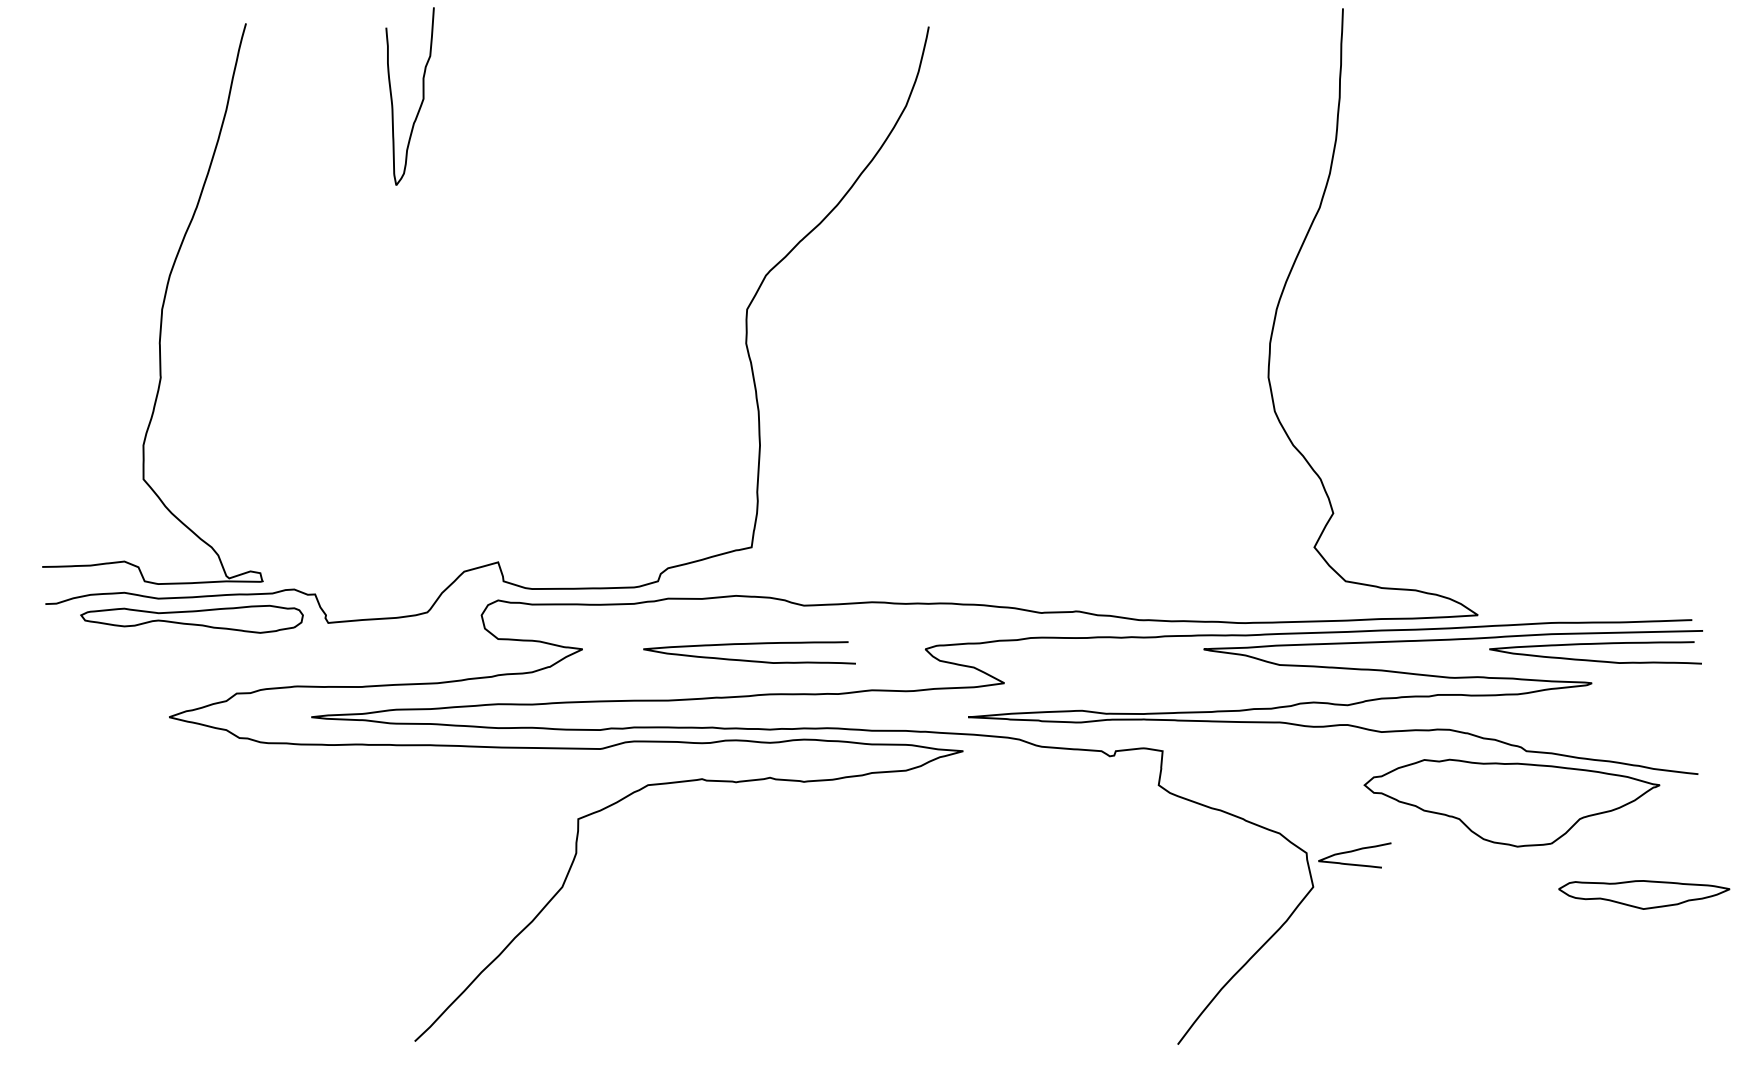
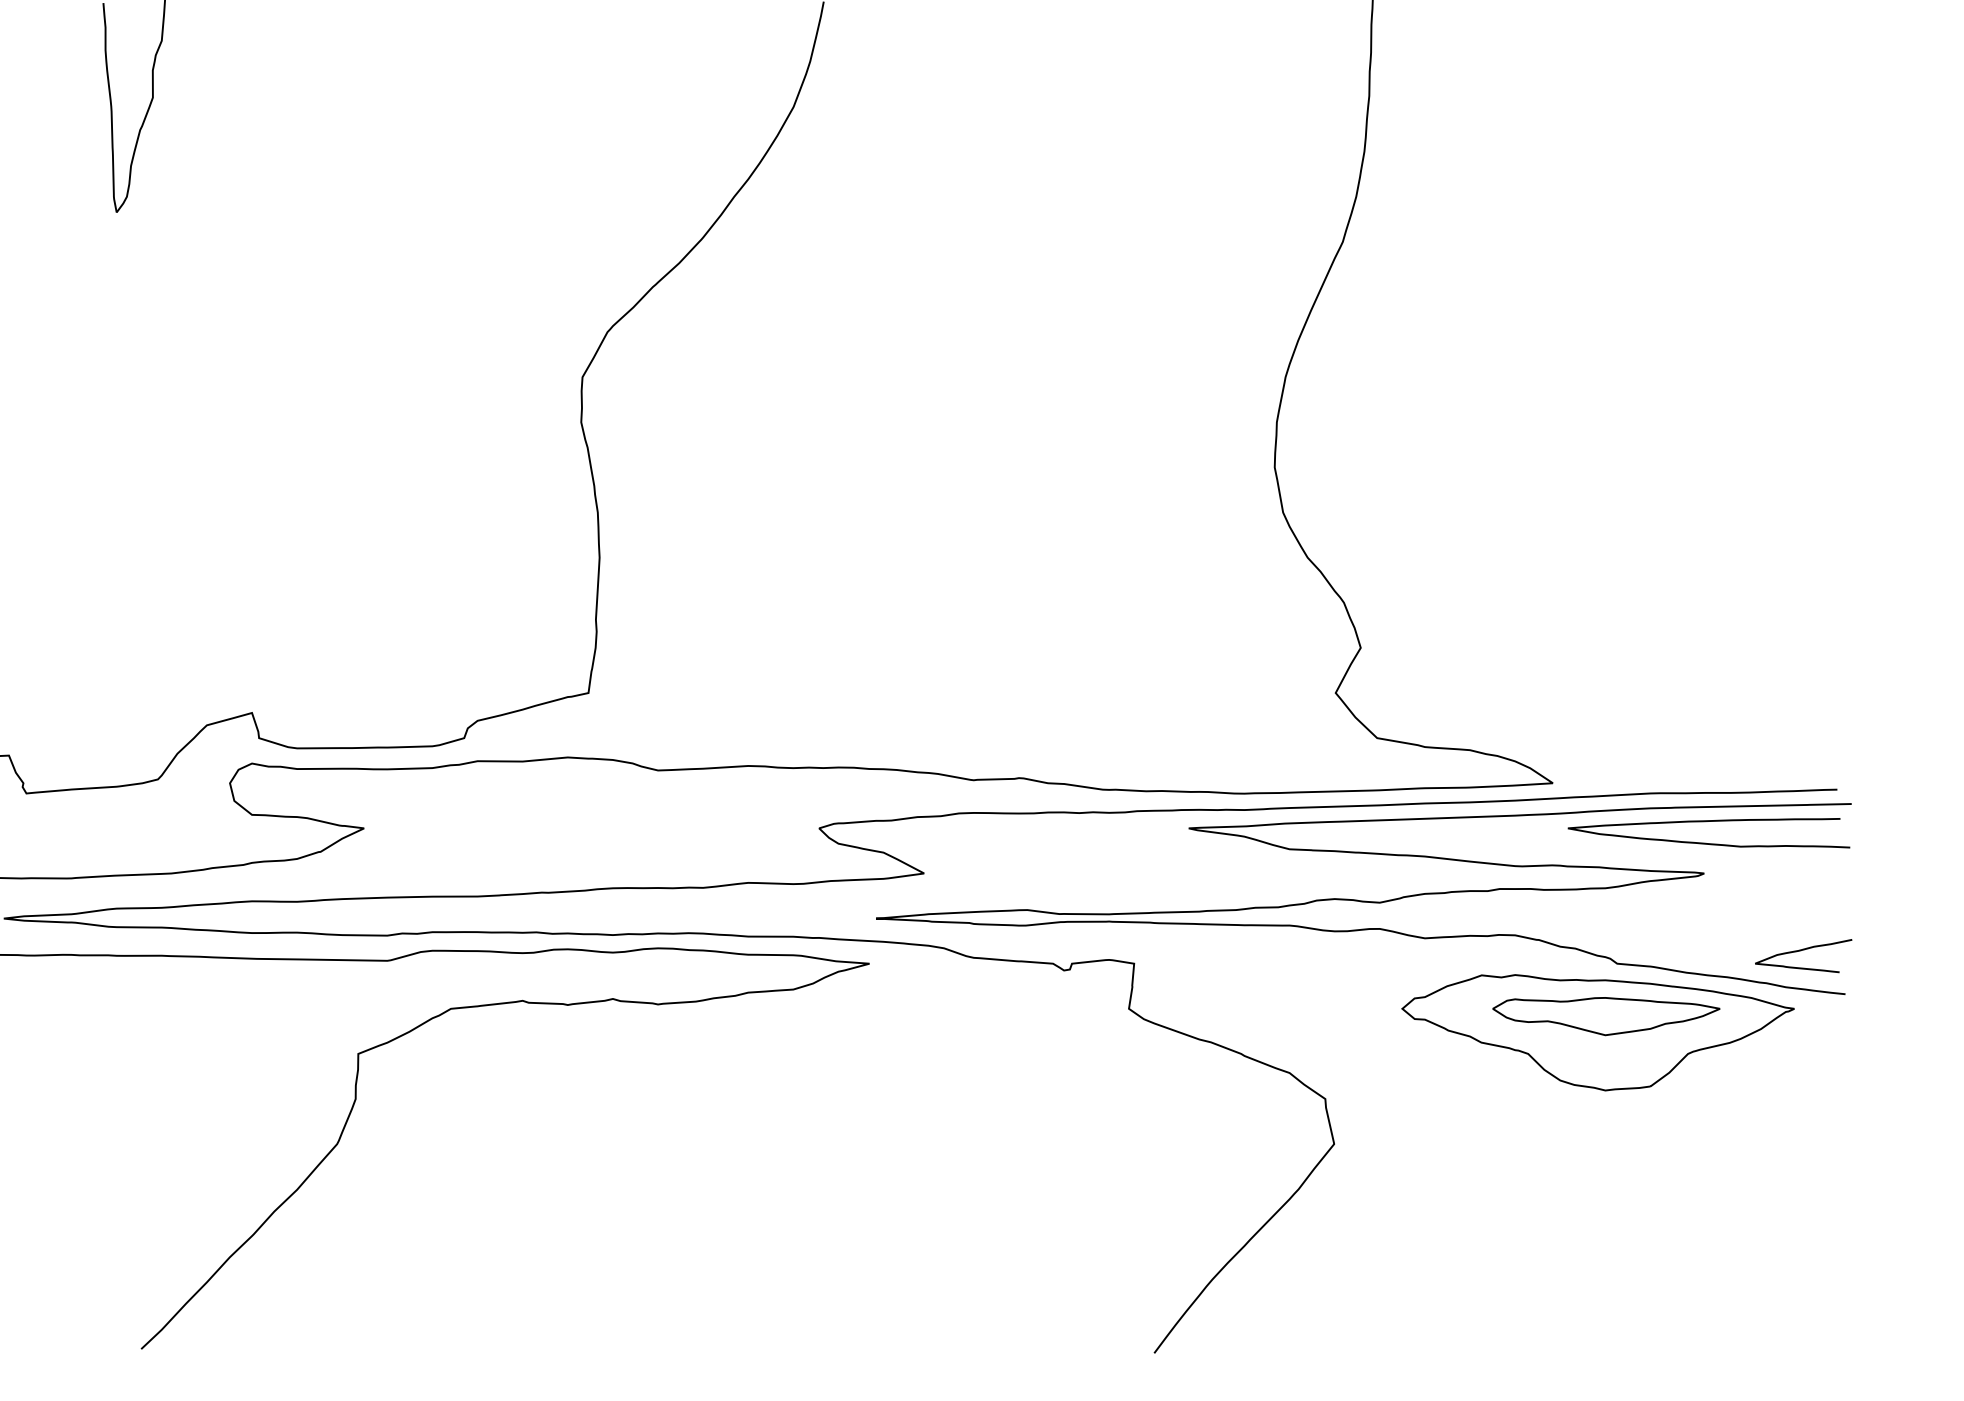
curve: (746, 659) -> (581, 841), removed
curve: (1352, 852) -> (1800, 952), moved
part: (1644, 894) -> (1606, 1015), moved

